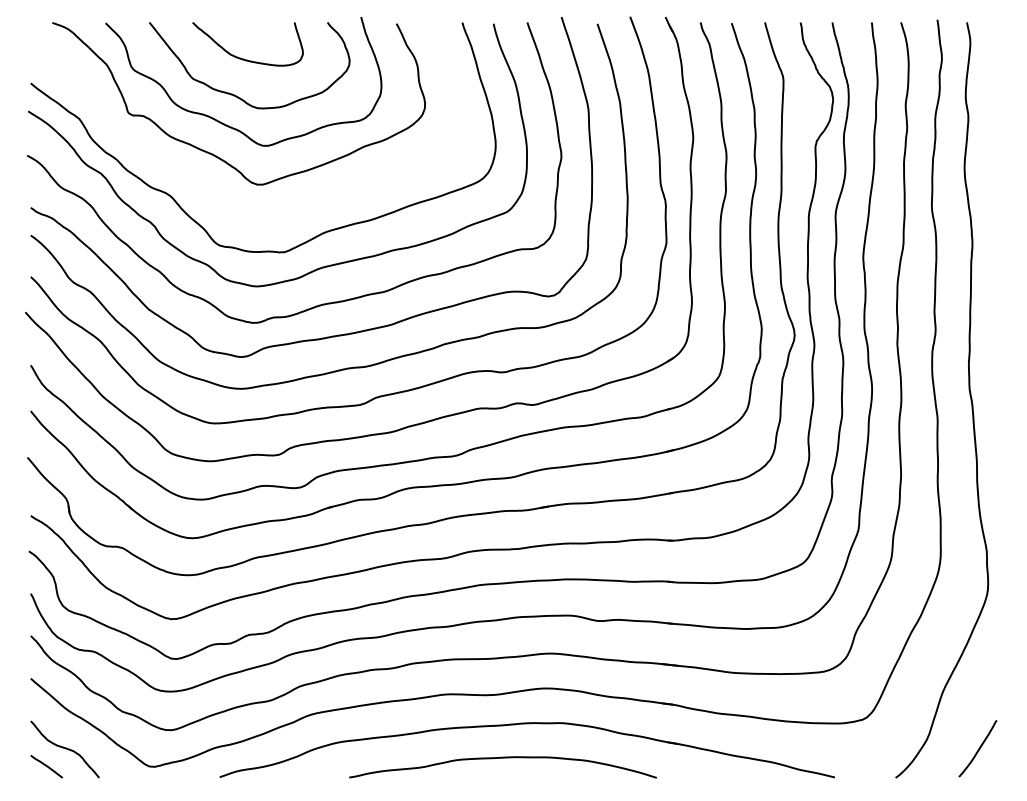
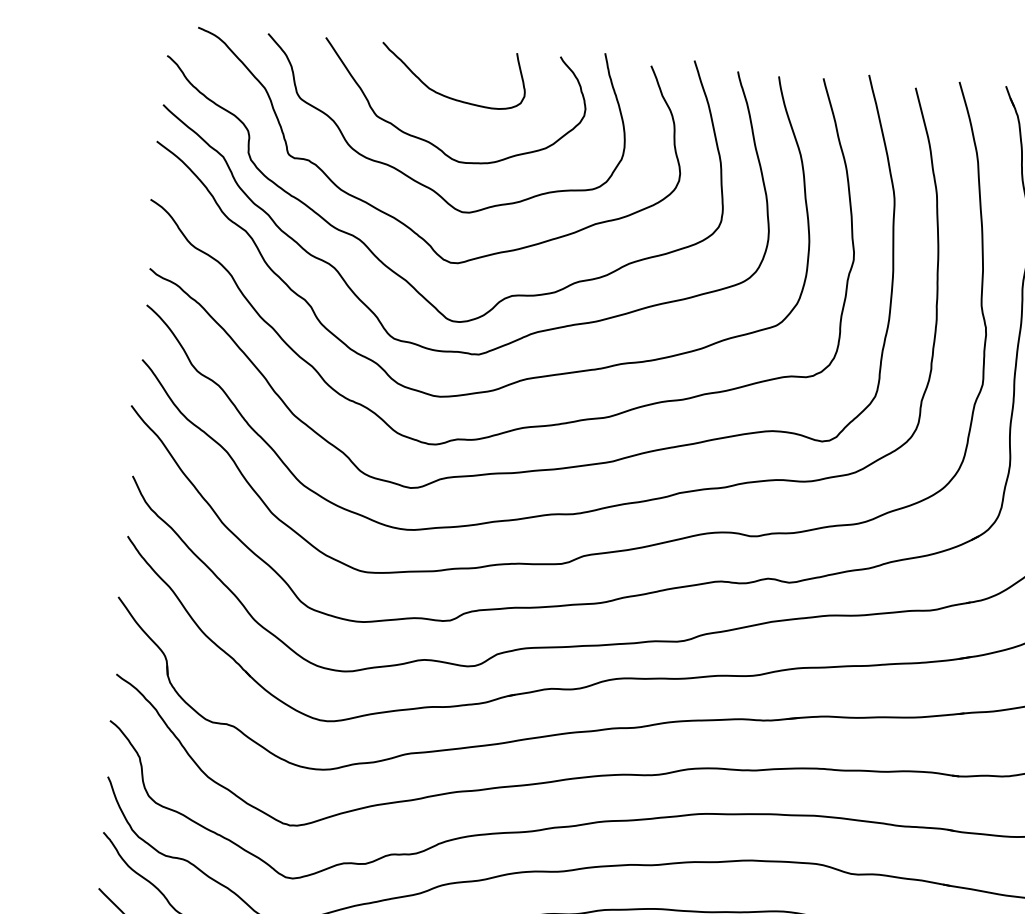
curve: (192, 175) -> (366, 243), added

